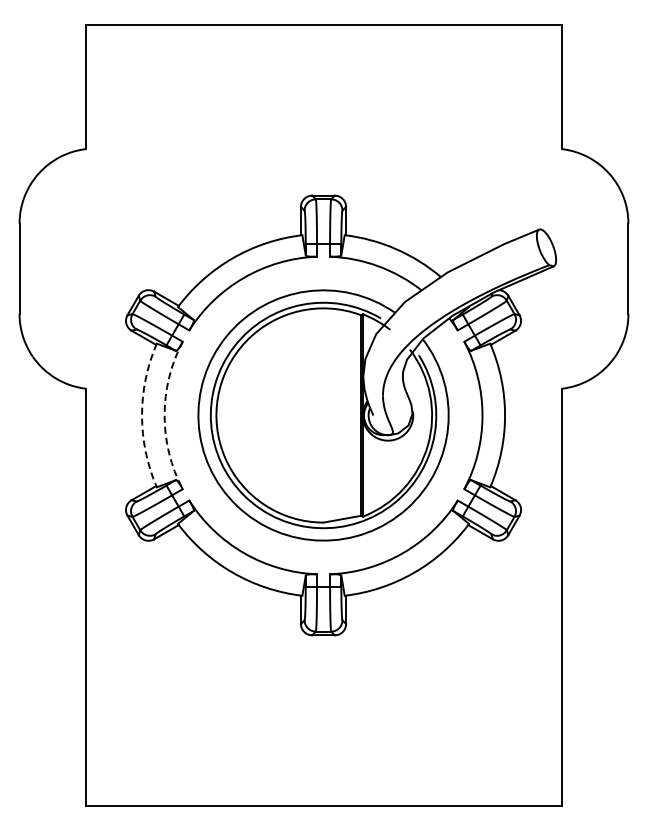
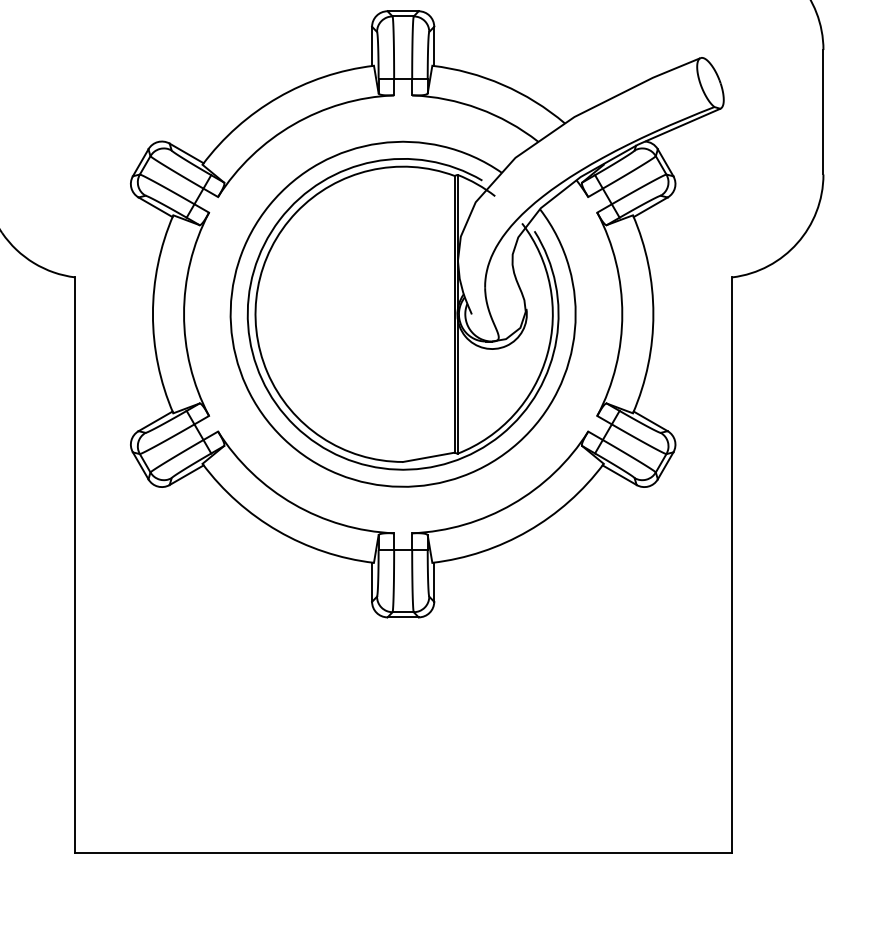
arc: (142, 415) -> (153, 314), dashed -> solid
arc: (164, 415) -> (183, 314), dashed -> solid

